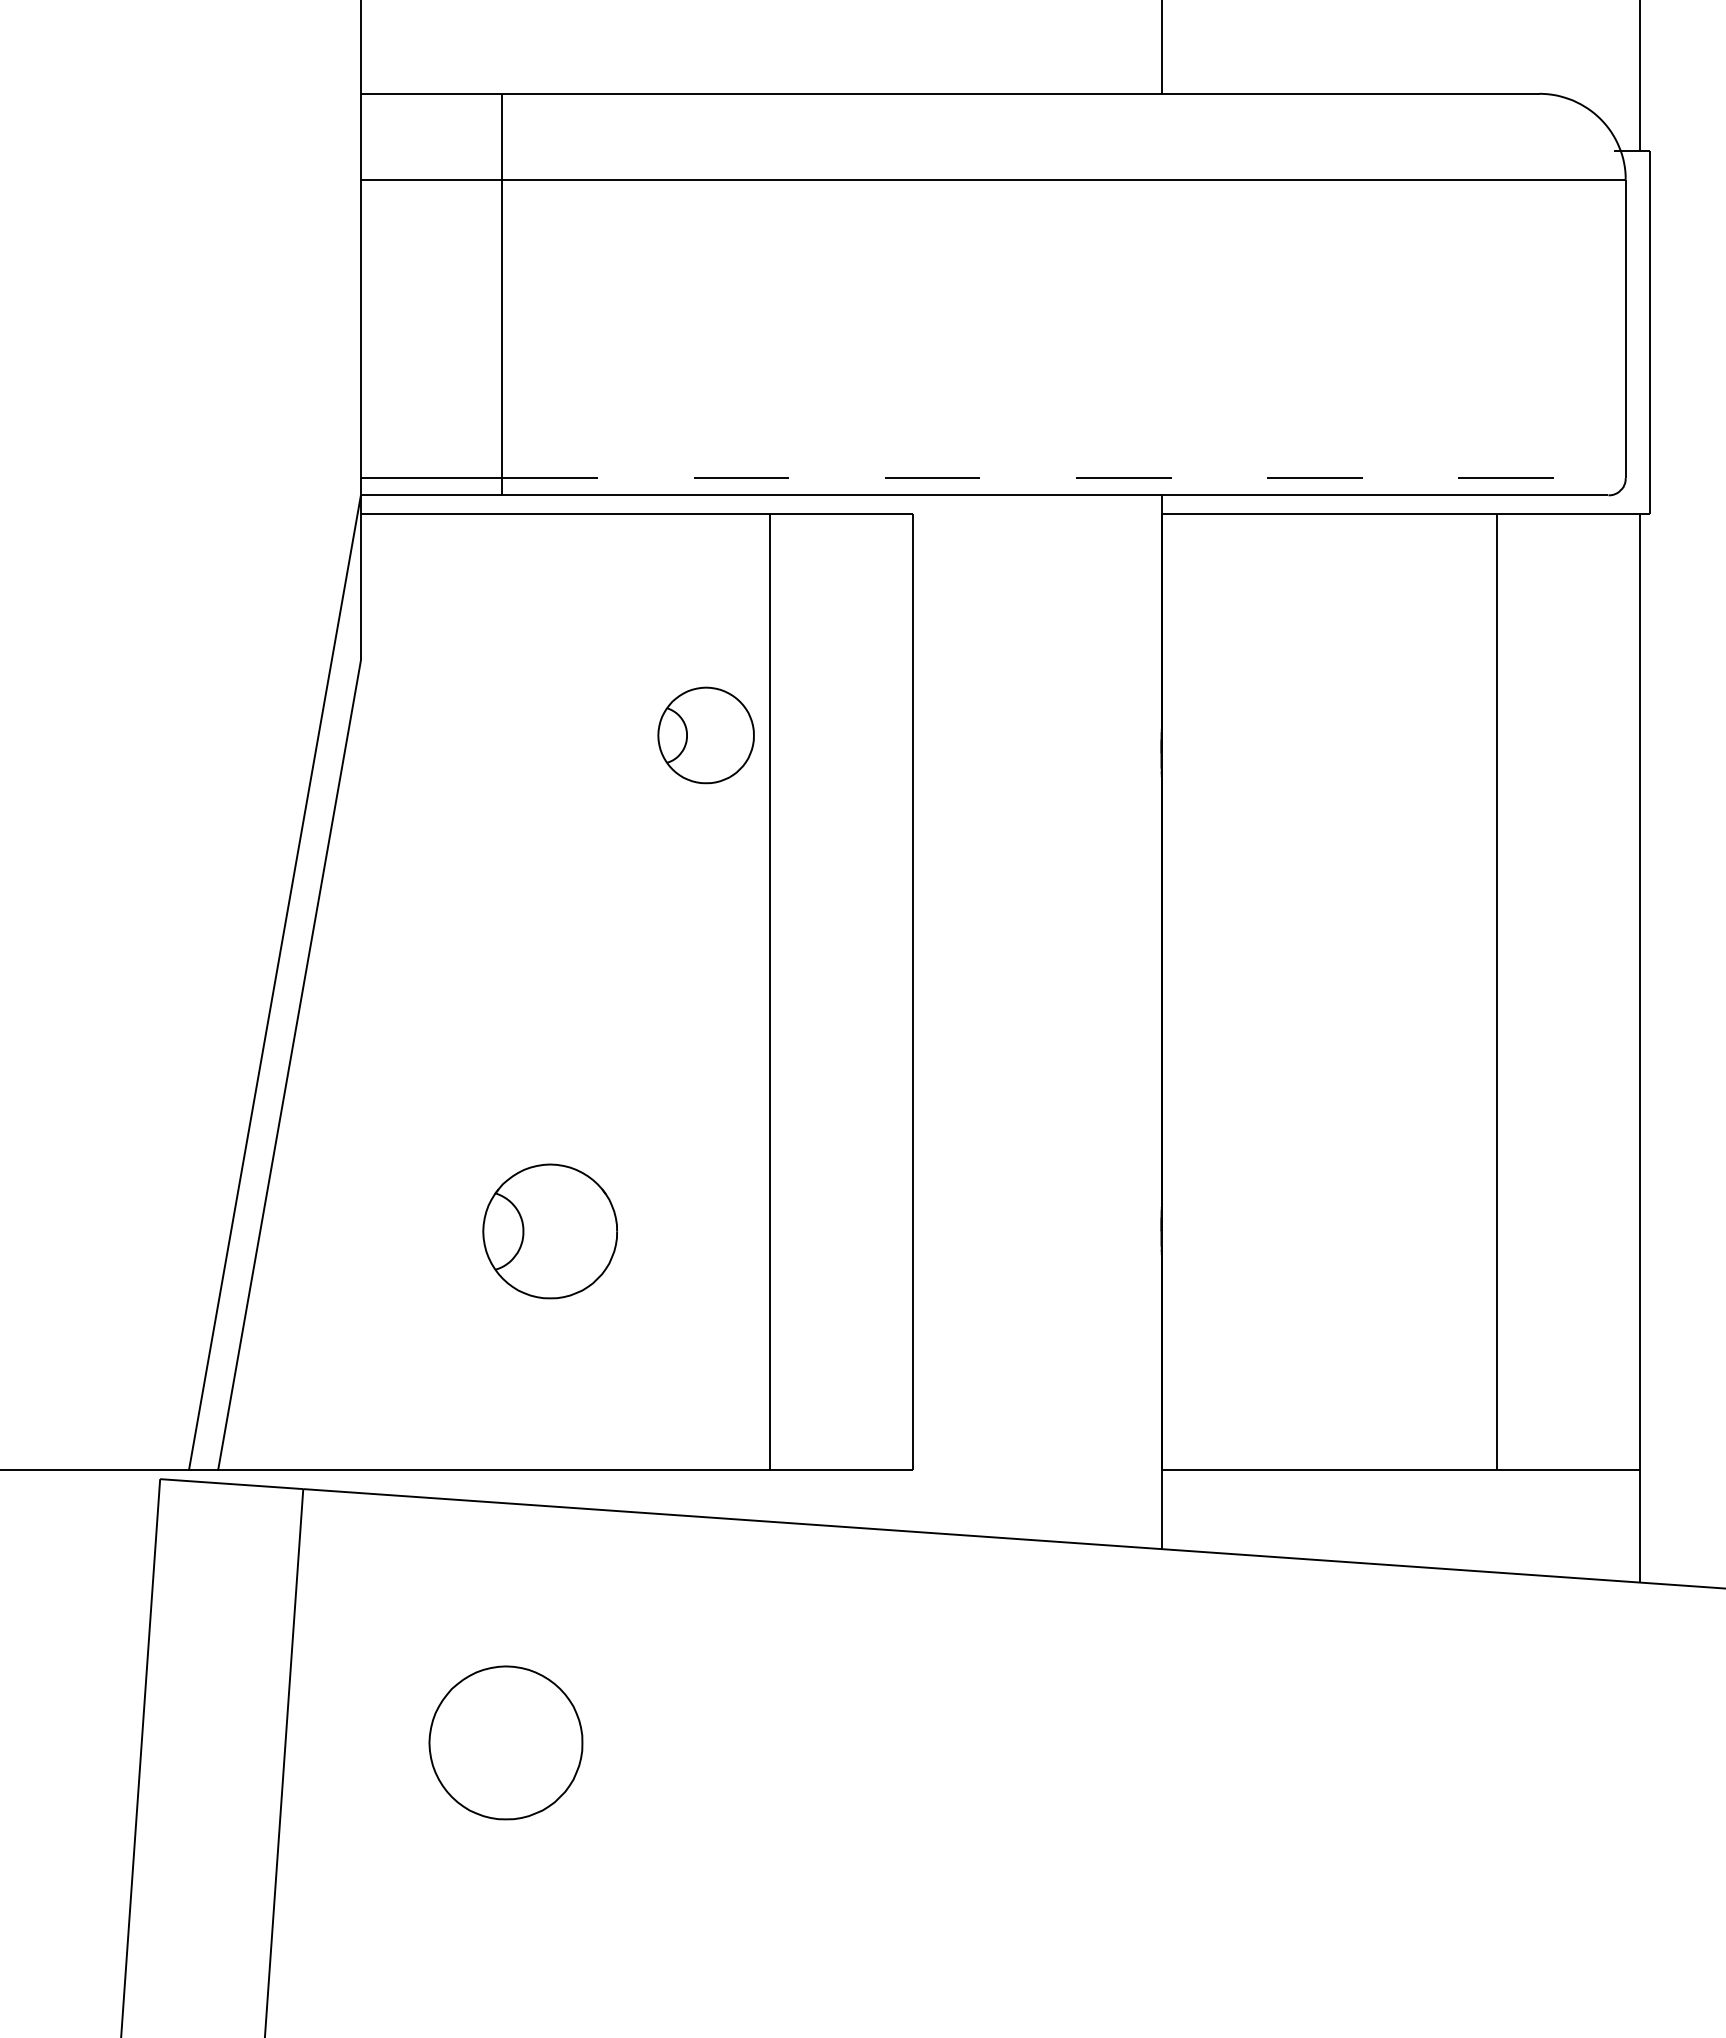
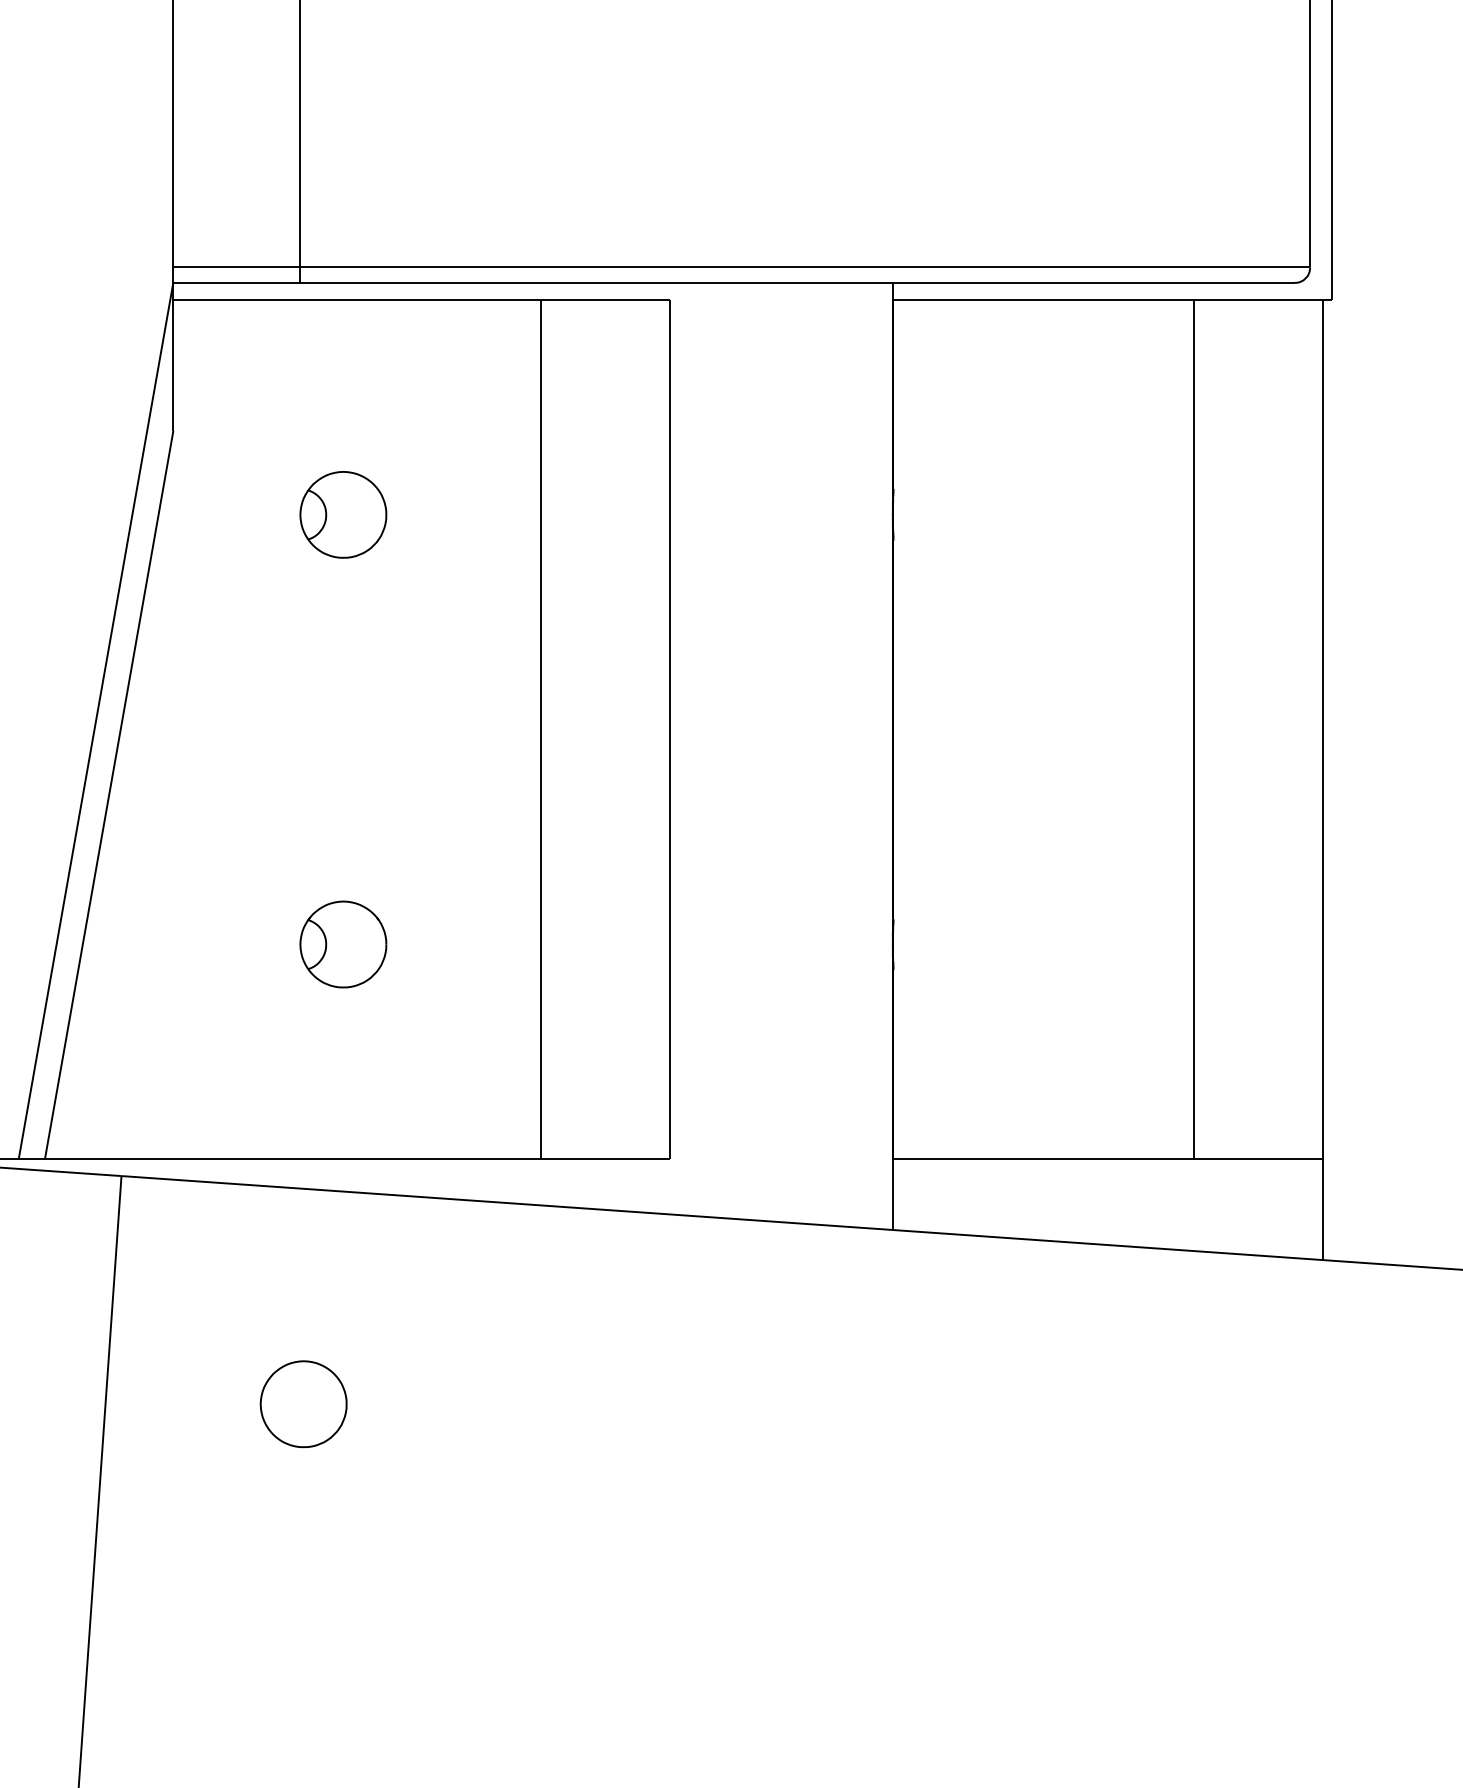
line: (1064, 478) -> (805, 267), dashed -> solid
part: (705, 735) -> (342, 514), moved
part: (549, 1231) -> (342, 944), size x0.71
part: (505, 1742) -> (303, 1403), size x0.62

